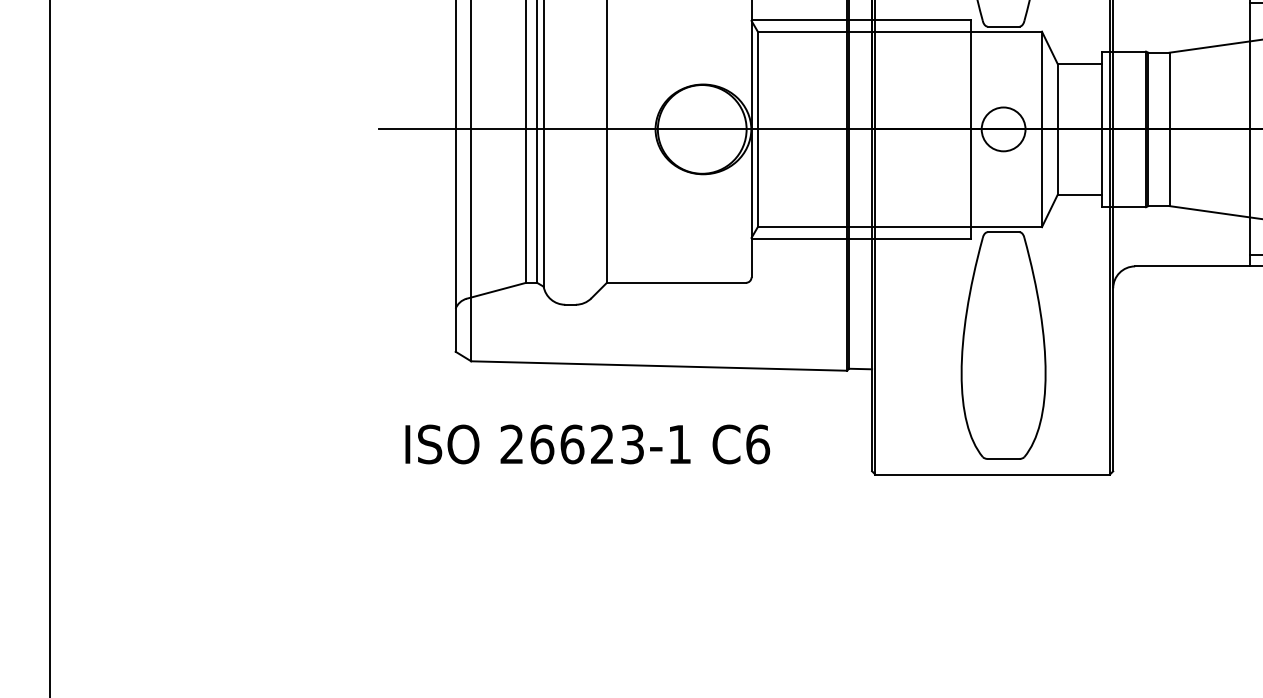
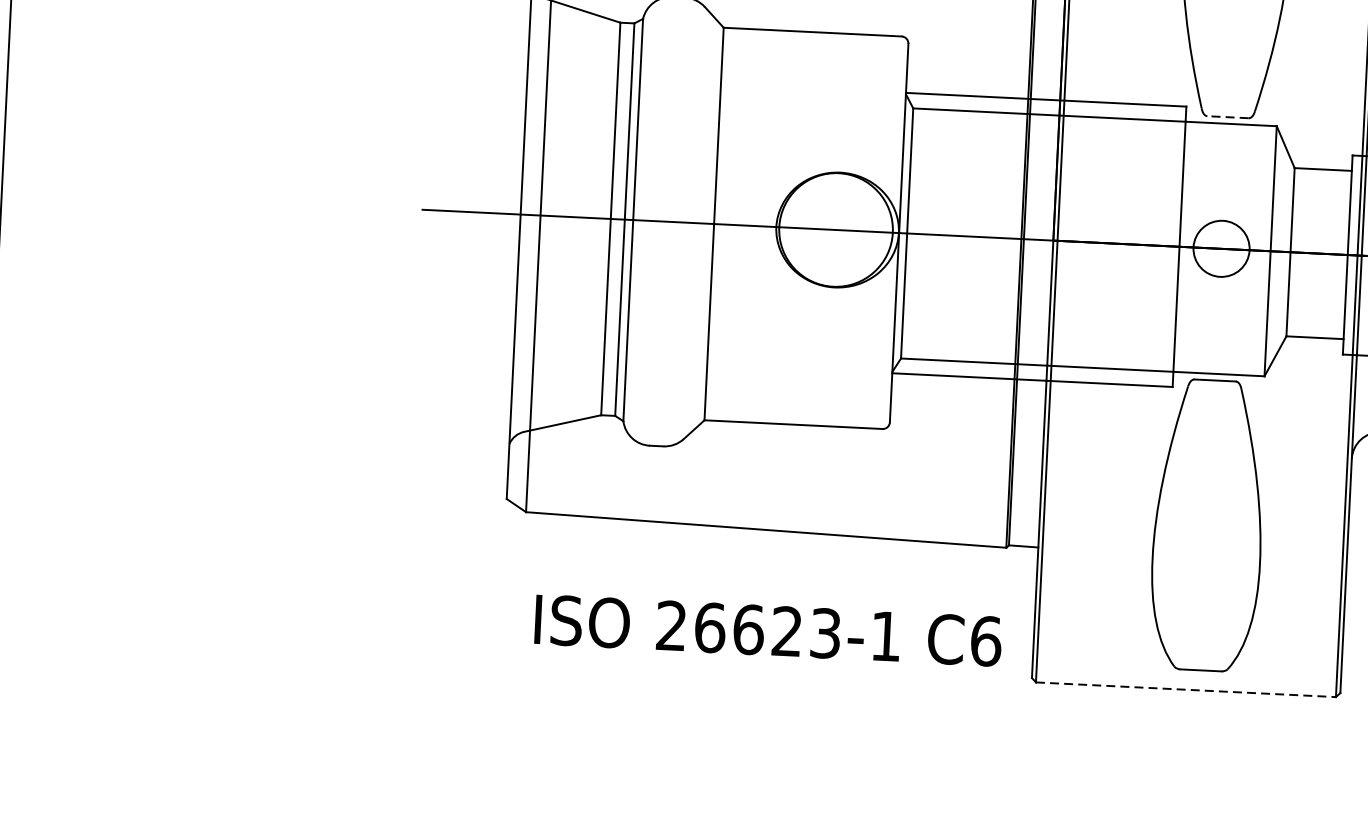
line: (1003, 26) -> (1227, 117), solid -> dashed
text: (587, 444) -> (768, 630), moved
line: (993, 474) -> (1187, 689), solid -> dashed

